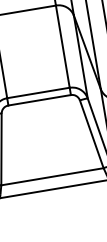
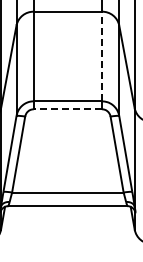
line: (62, 46) -> (101, 56), solid -> dashed
line: (39, 100) -> (67, 109), solid -> dashed

